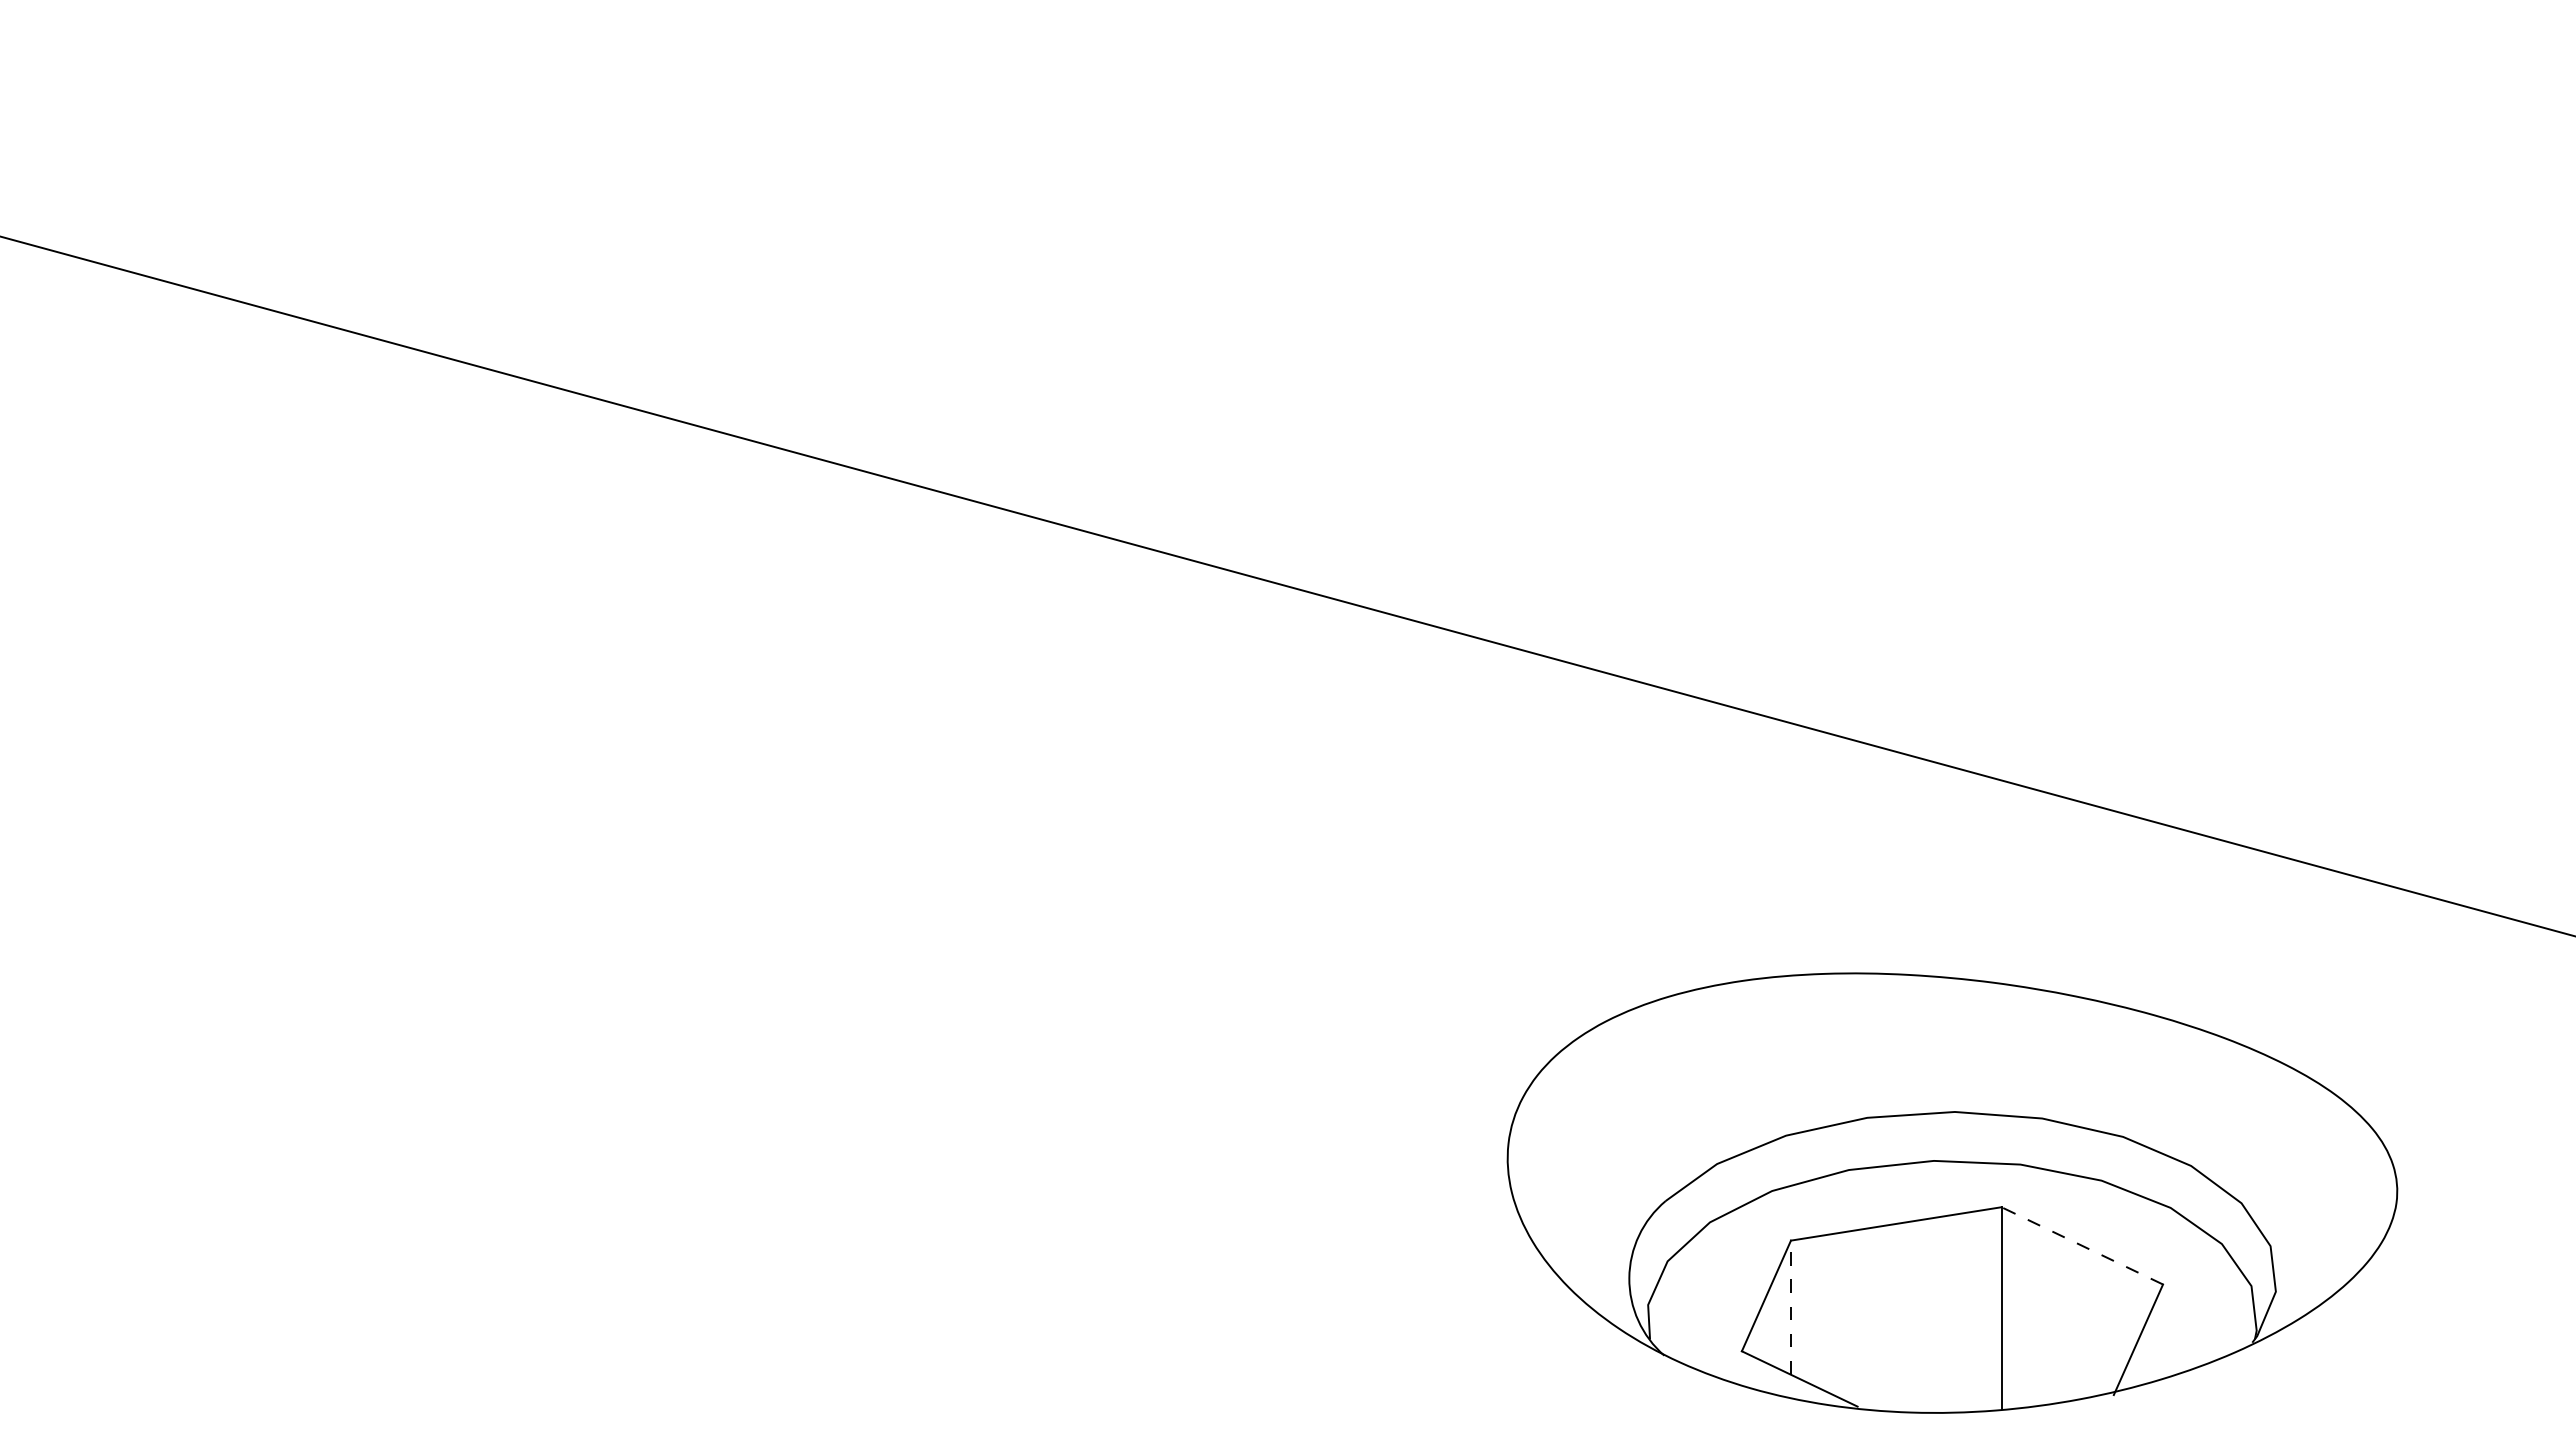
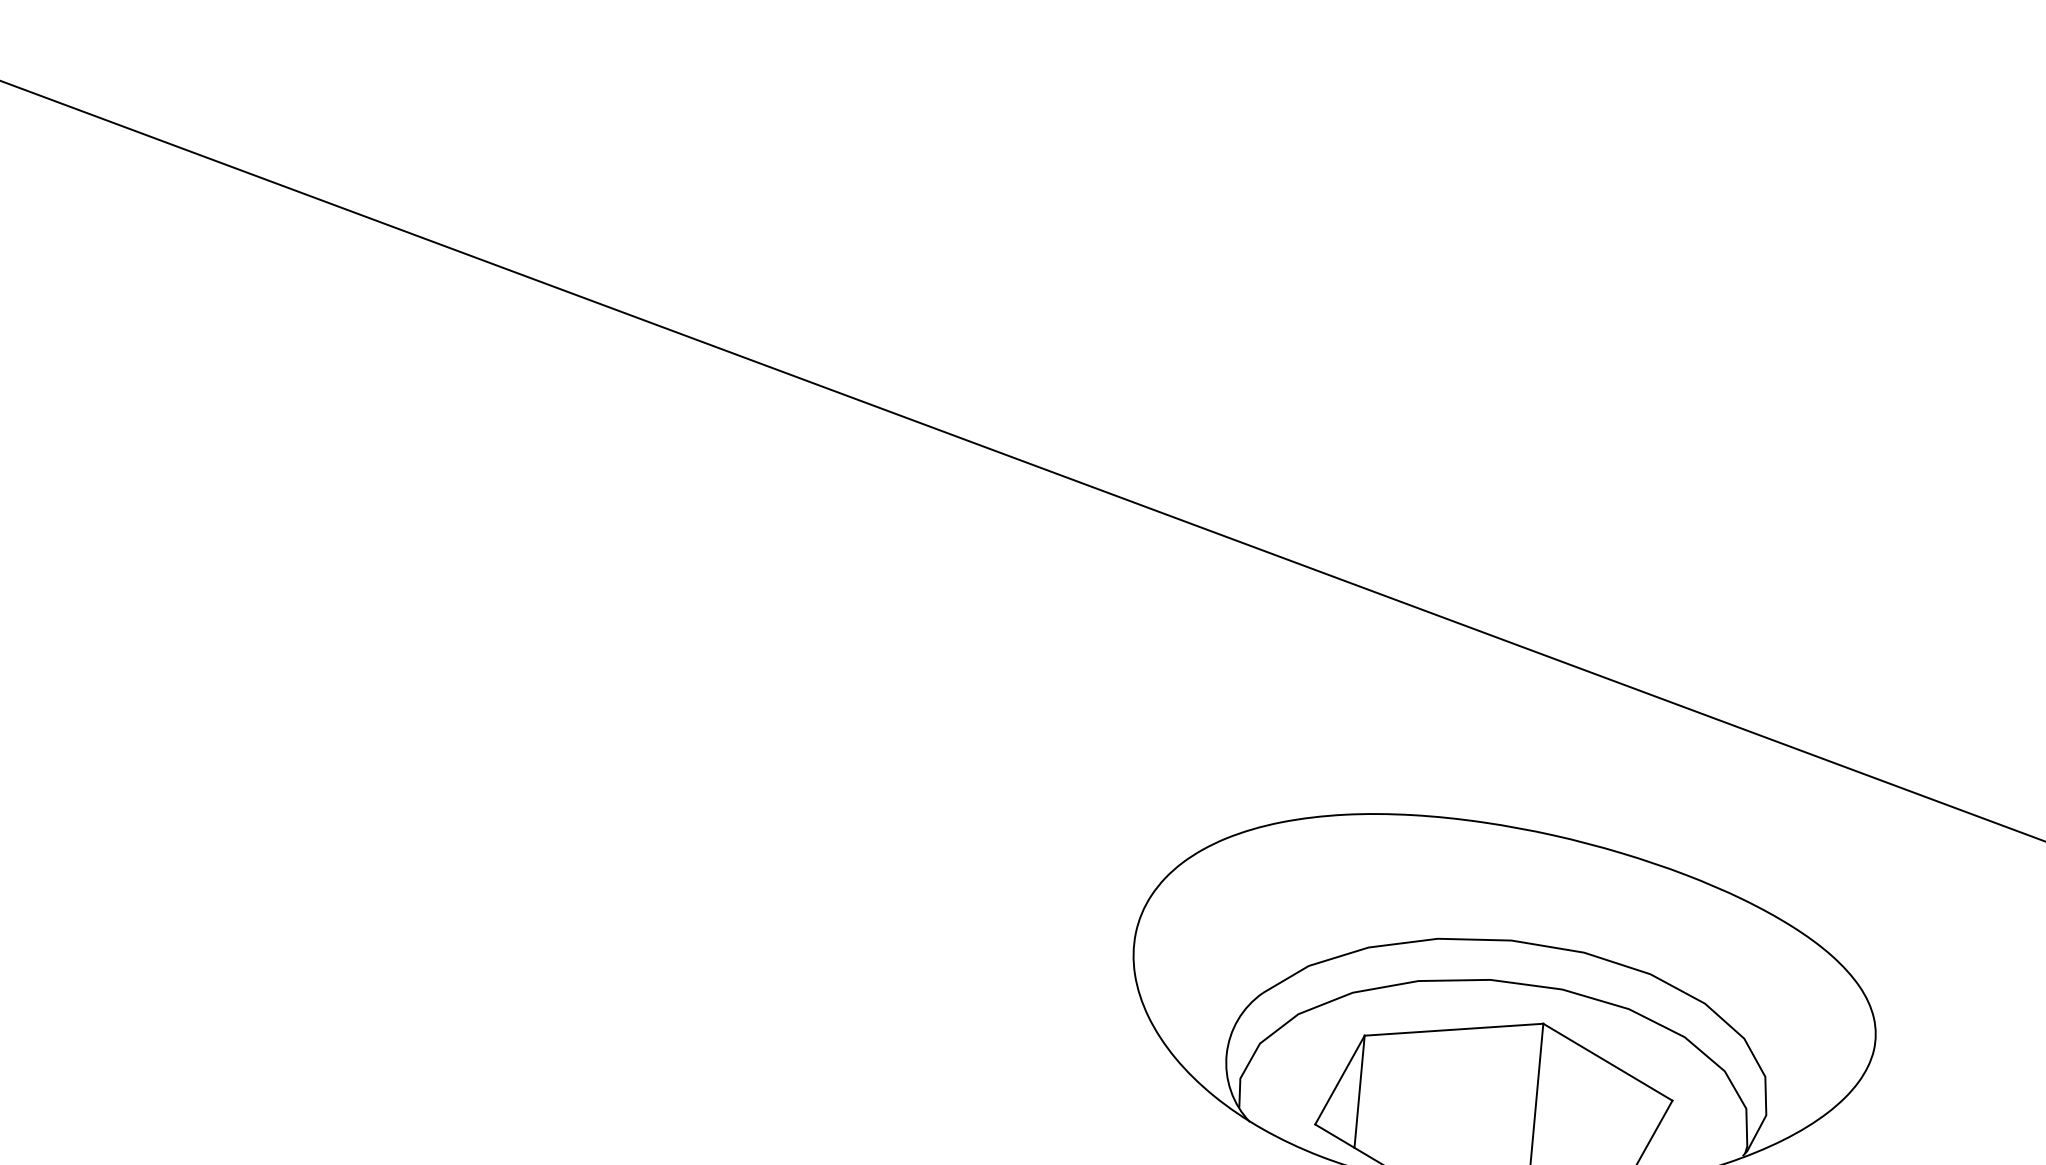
line: (2082, 1245) -> (1608, 1061), dashed -> solid
line: (1790, 1307) -> (1359, 1091), dashed -> solid

